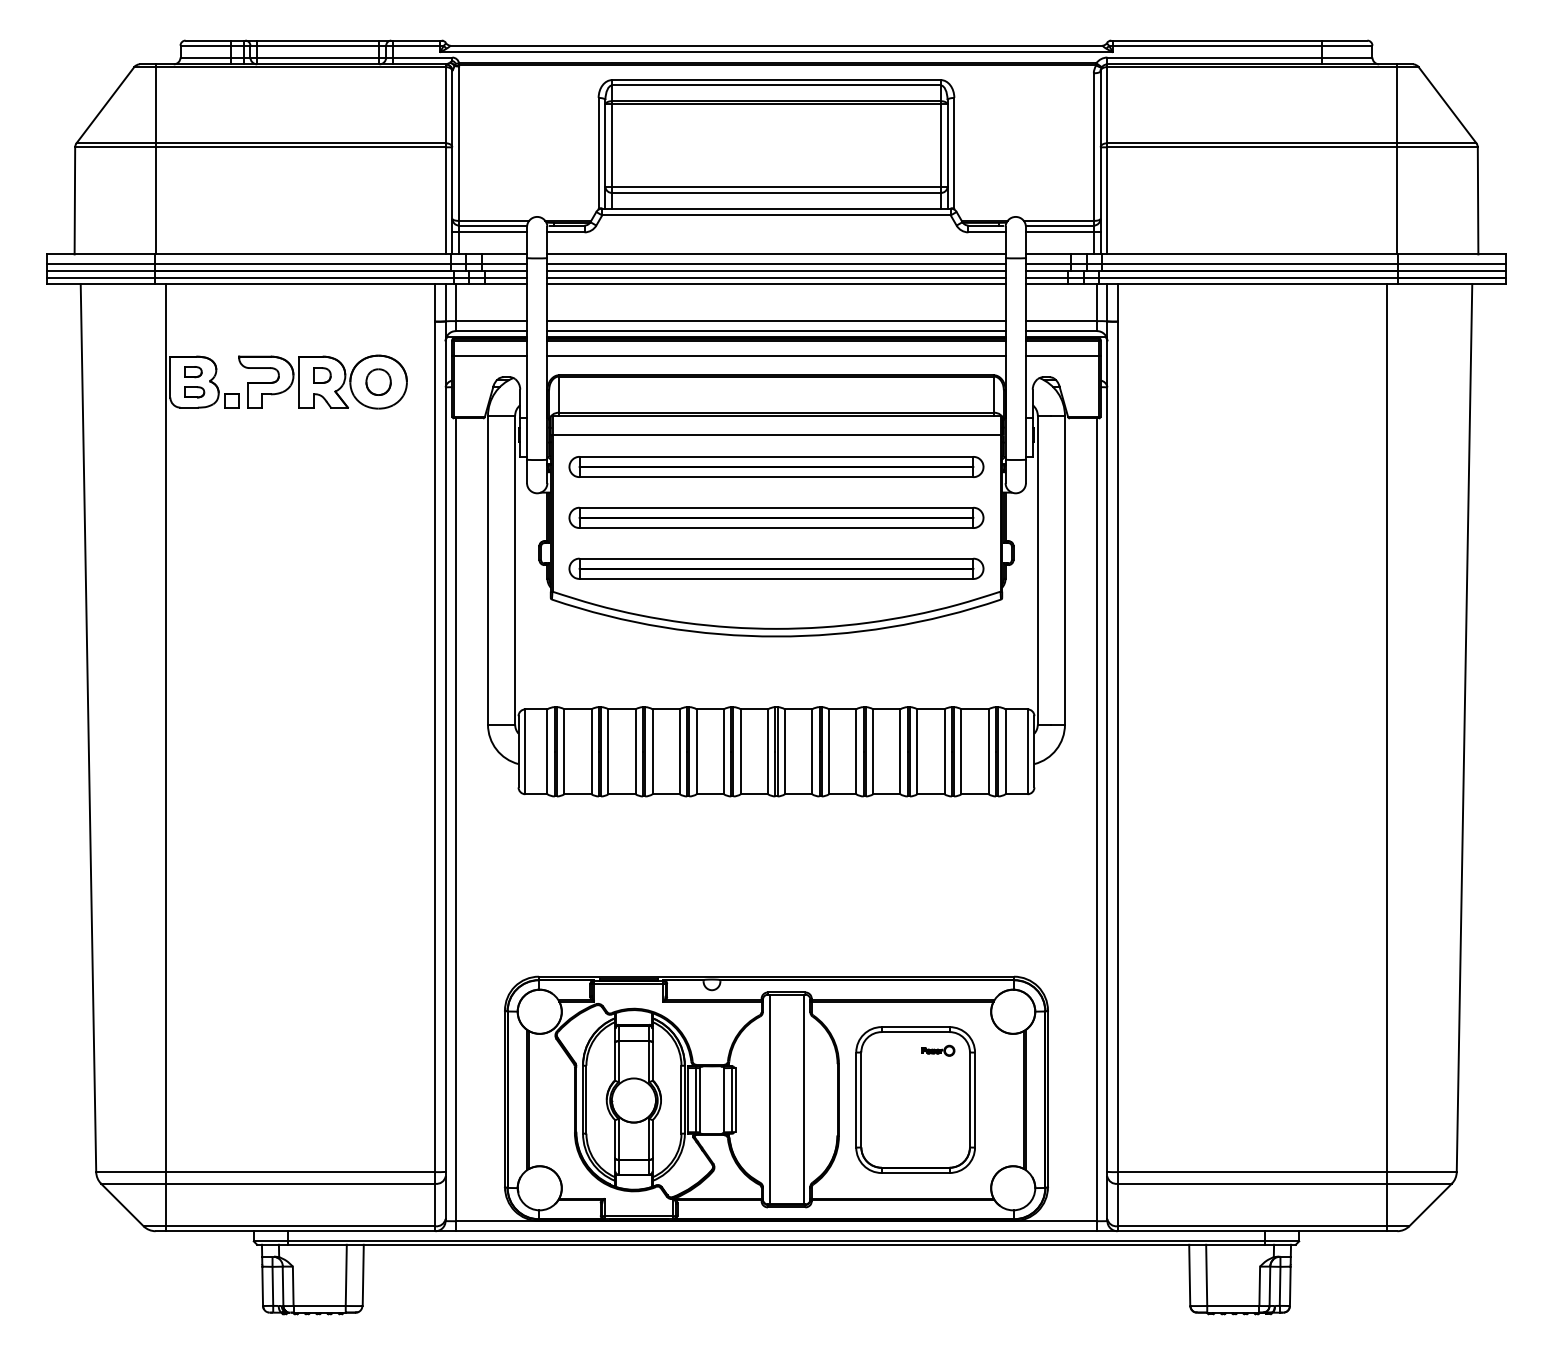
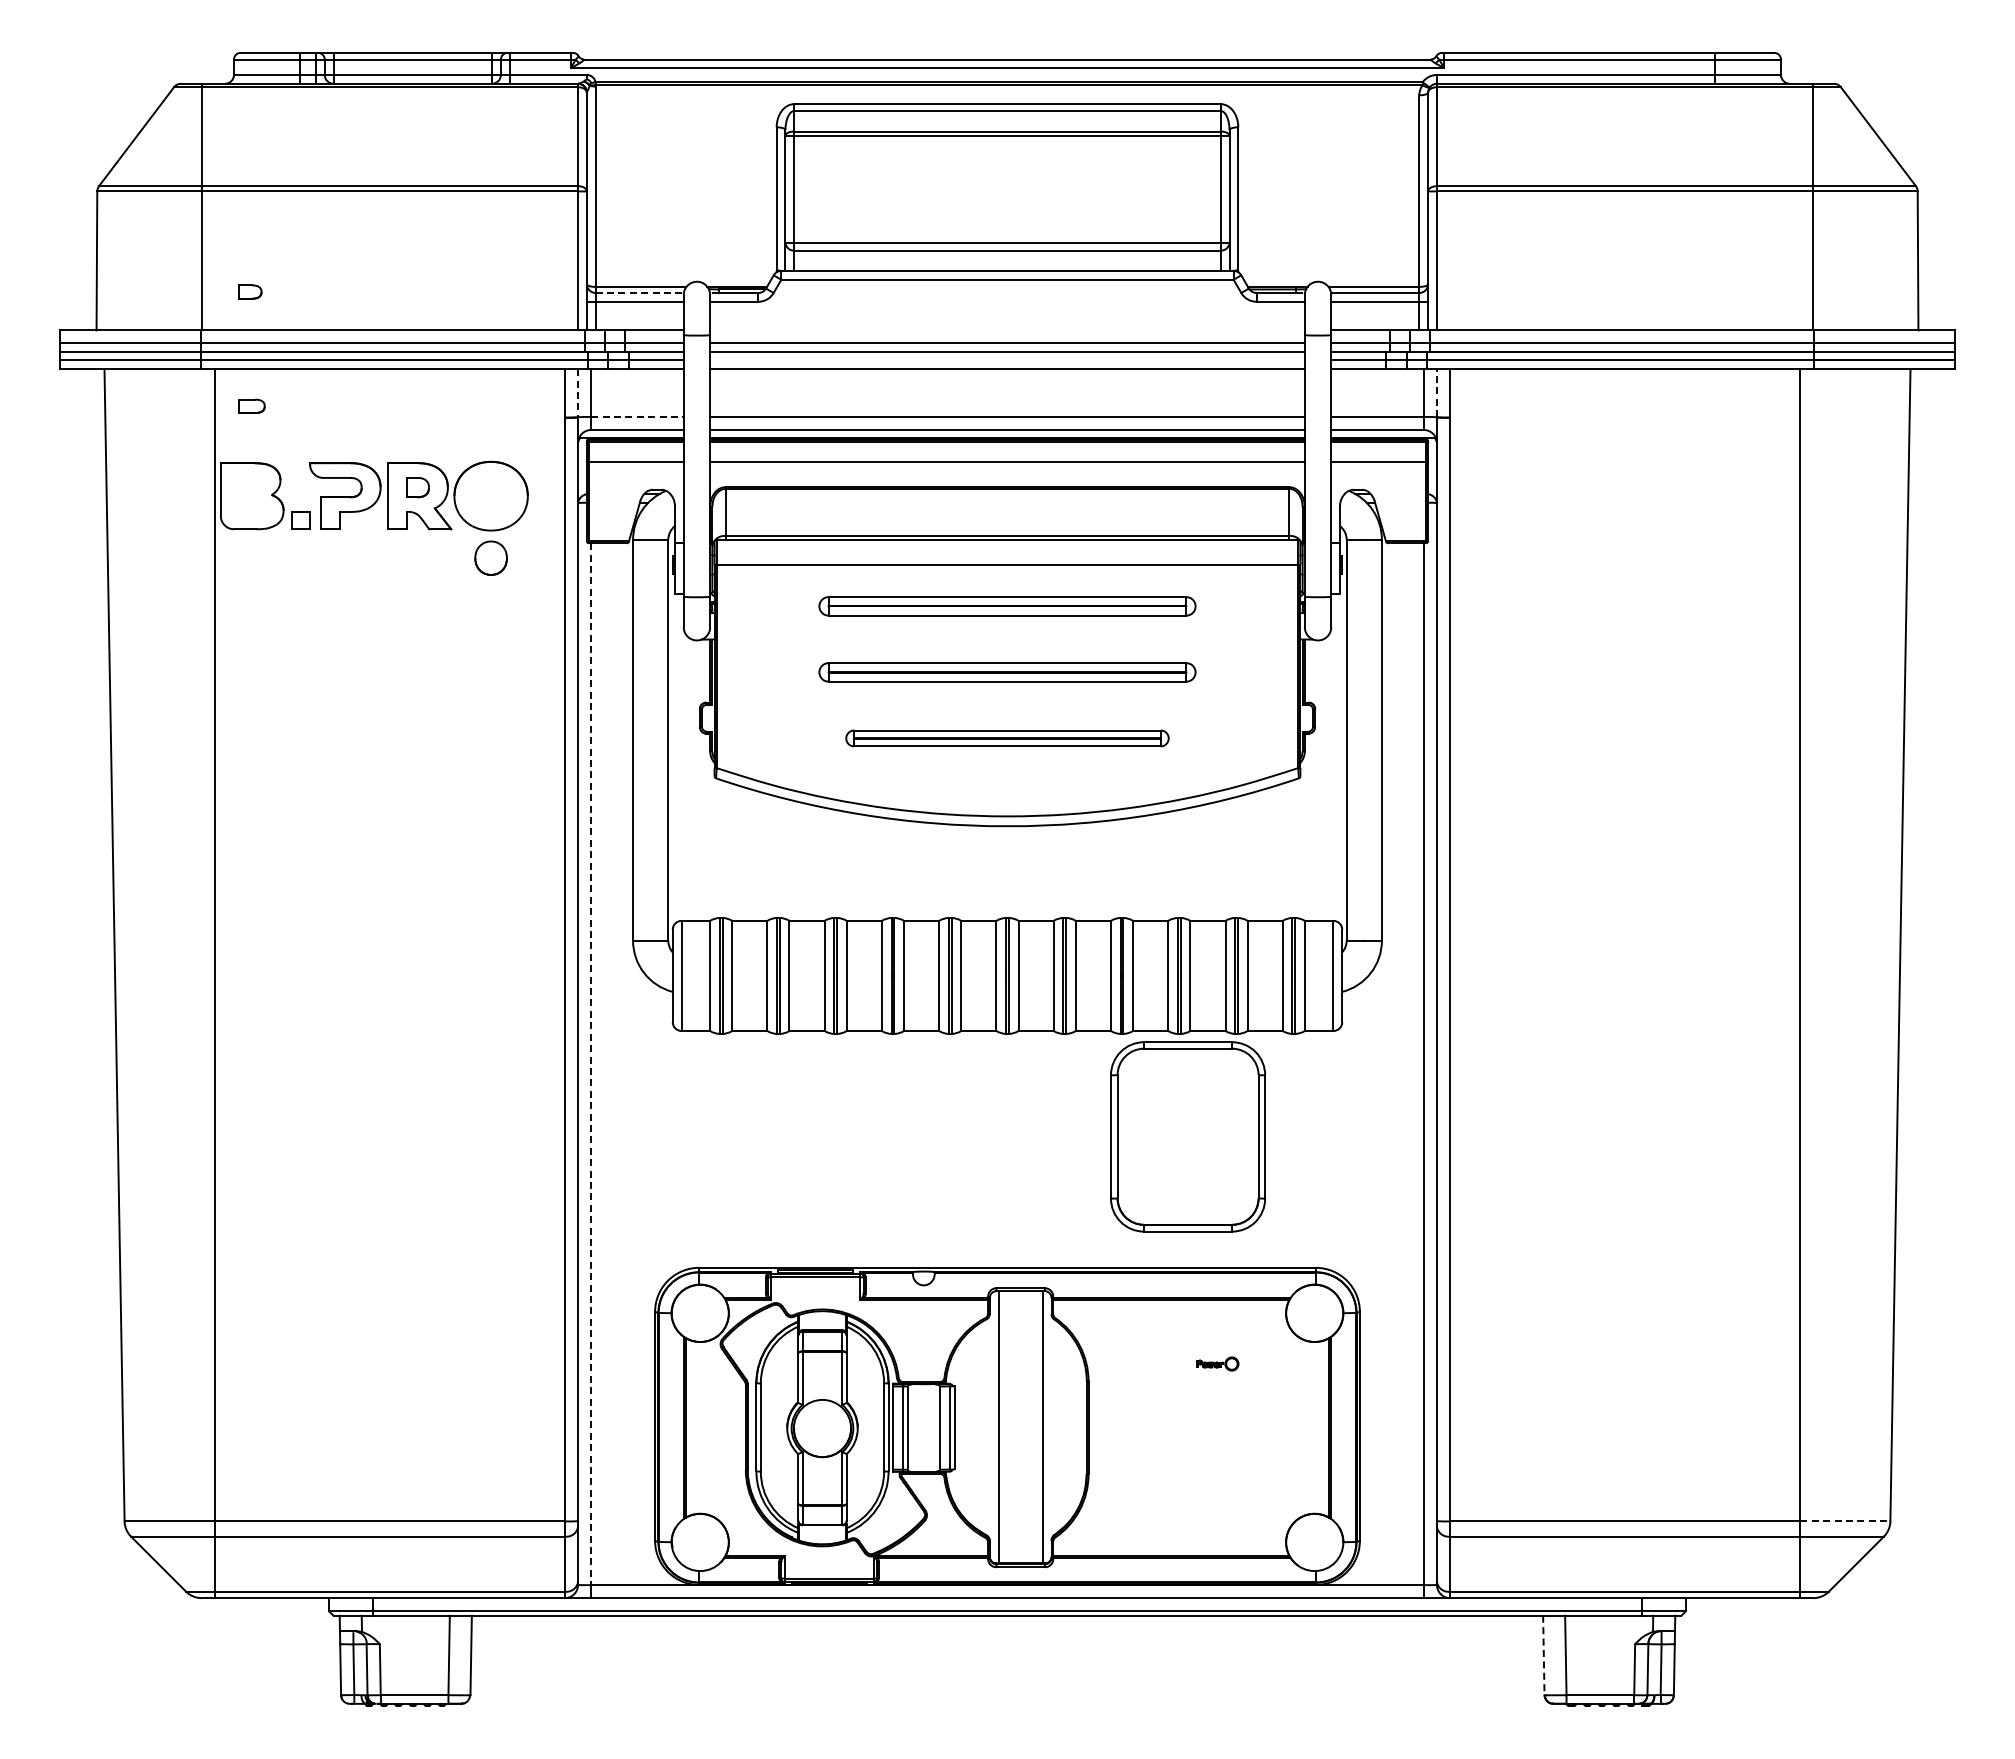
line: (493, 225) -> (640, 292), solid -> dashed
line: (776, 254) -> (1007, 330), removed
line: (776, 277) -> (1007, 360), removed
line: (1107, 302) -> (1436, 392), solid -> dashed
line: (445, 303) -> (578, 393), solid -> dashed
line: (491, 320) -> (637, 416), solid -> dashed
part: (193, 371) -> (250, 291), moved
part: (378, 381) -> (490, 557), moved
part: (194, 391) -> (251, 405), moved
part: (776, 467) -> (1007, 606), size x0.7
part: (776, 518) -> (1007, 672), size x0.7
part: (776, 568) -> (1007, 738), size x0.6
line: (455, 820) -> (591, 1064), solid -> dashed
part: (915, 1099) -> (1188, 1136), moved
line: (1422, 1172) -> (1845, 1521), solid -> dashed
line: (1189, 1275) -> (1543, 1655), solid -> dashed

